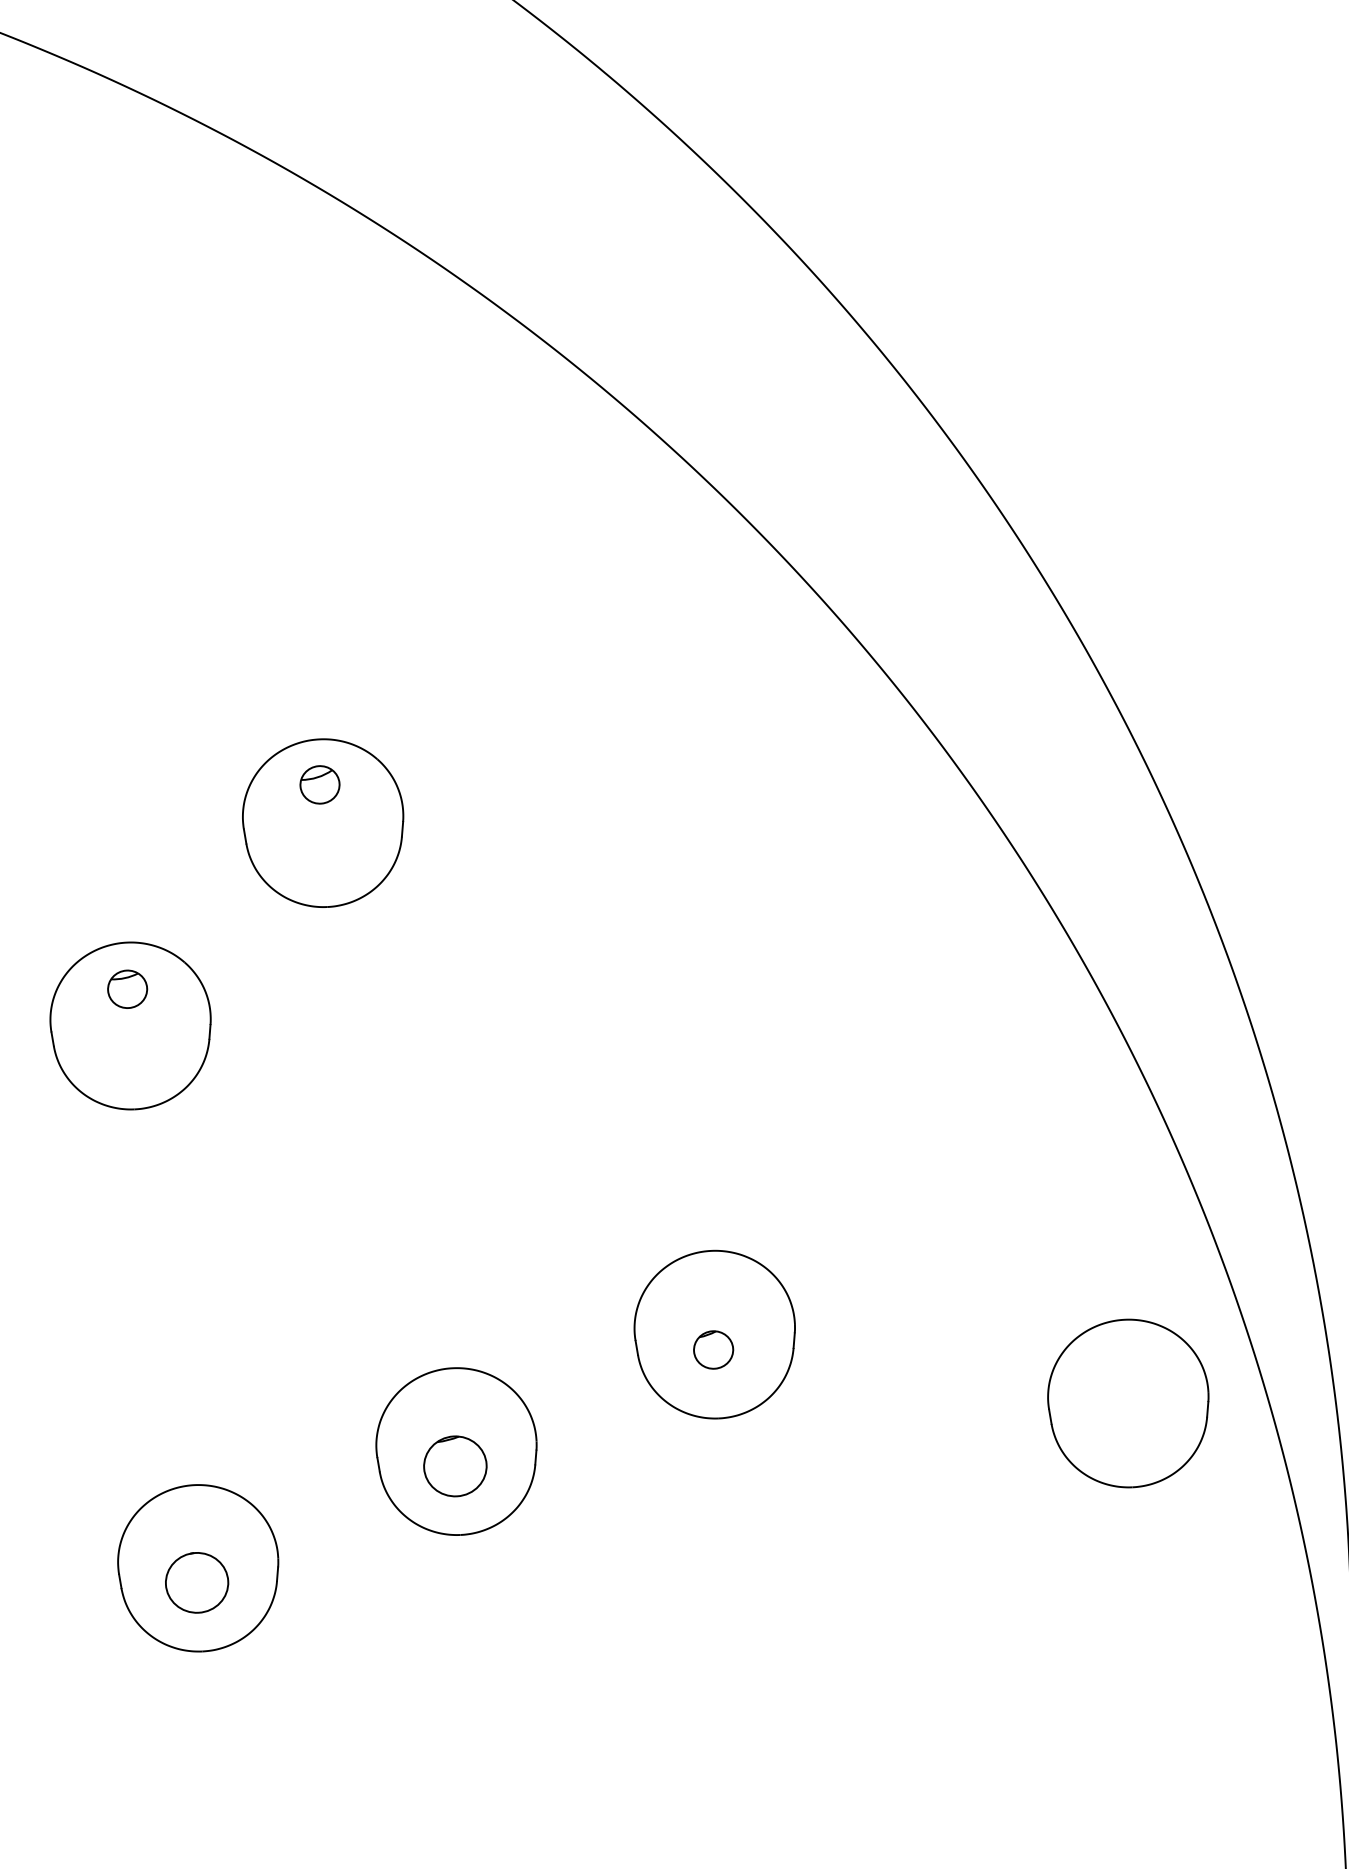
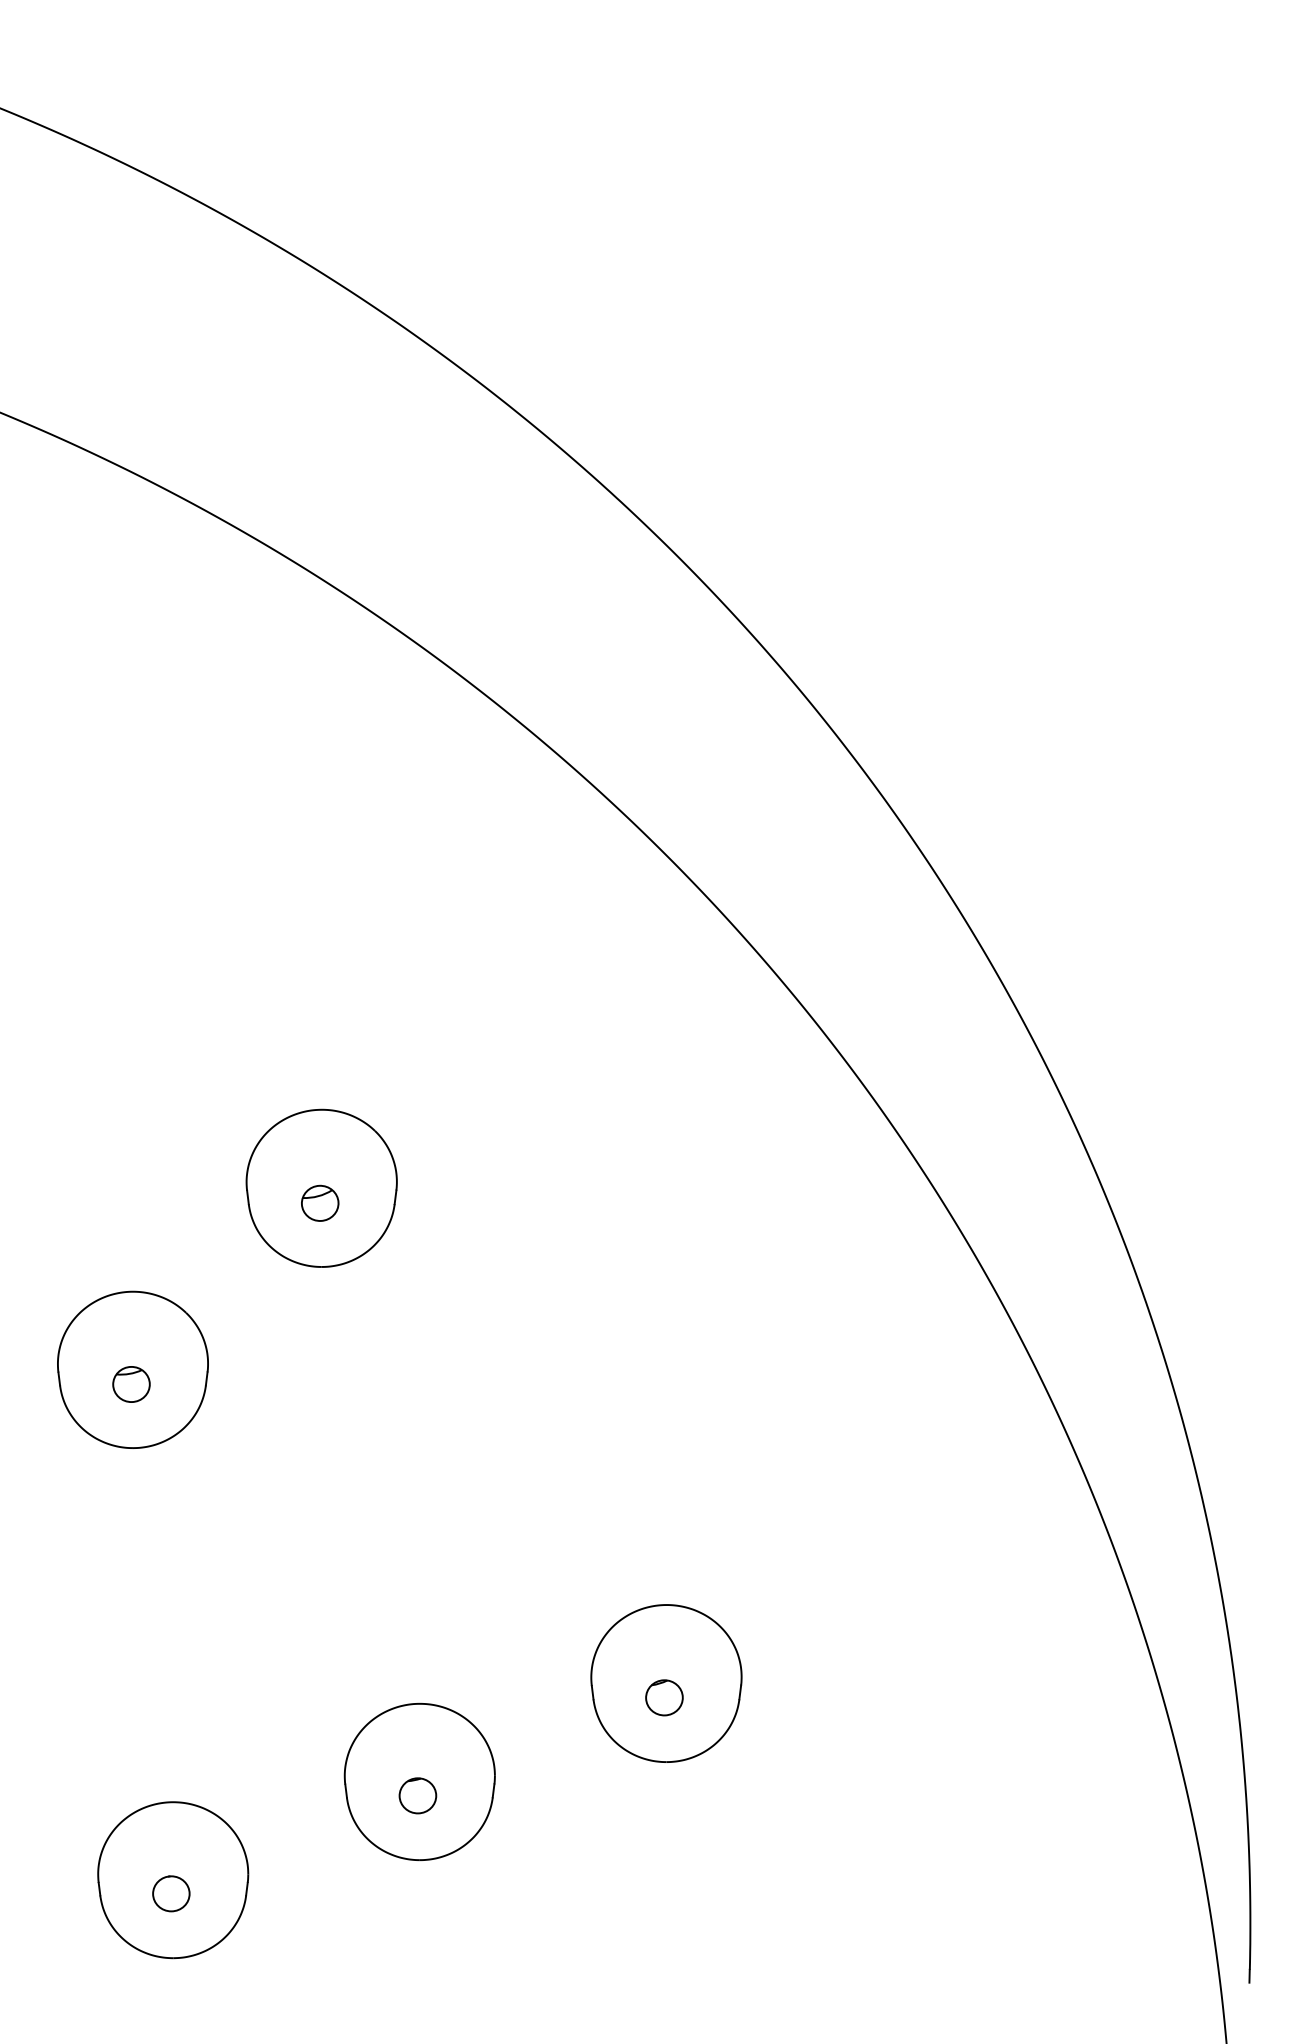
part: (320, 783) -> (320, 1202), moved
part: (127, 989) -> (131, 1384), moved
part: (1128, 1403) -> (1050, 1765), removed
part: (454, 1466) -> (417, 1795), size x0.62
part: (197, 1582) -> (171, 1893), size x0.62

